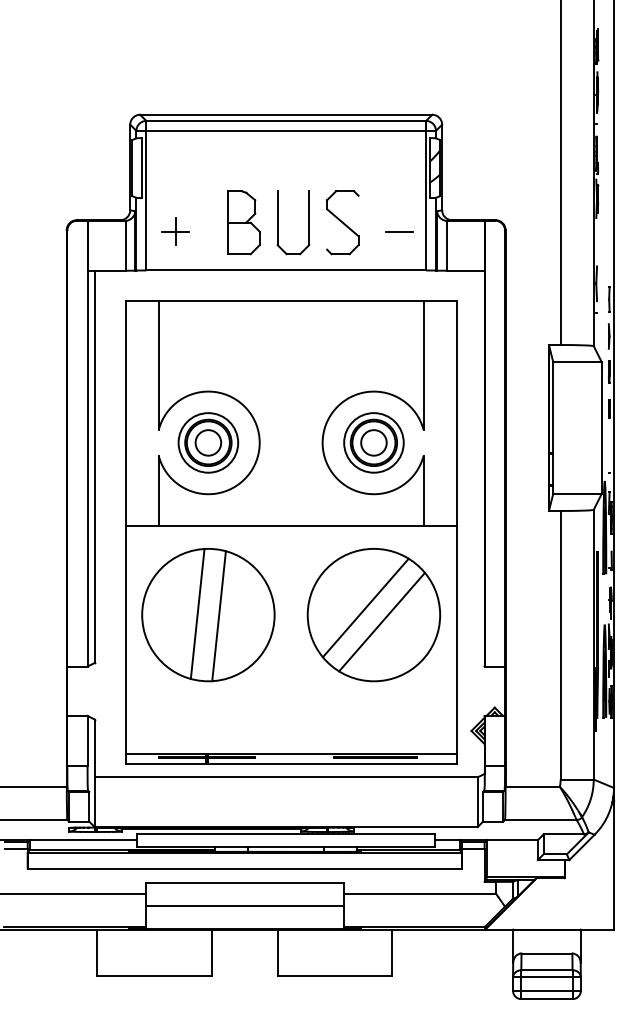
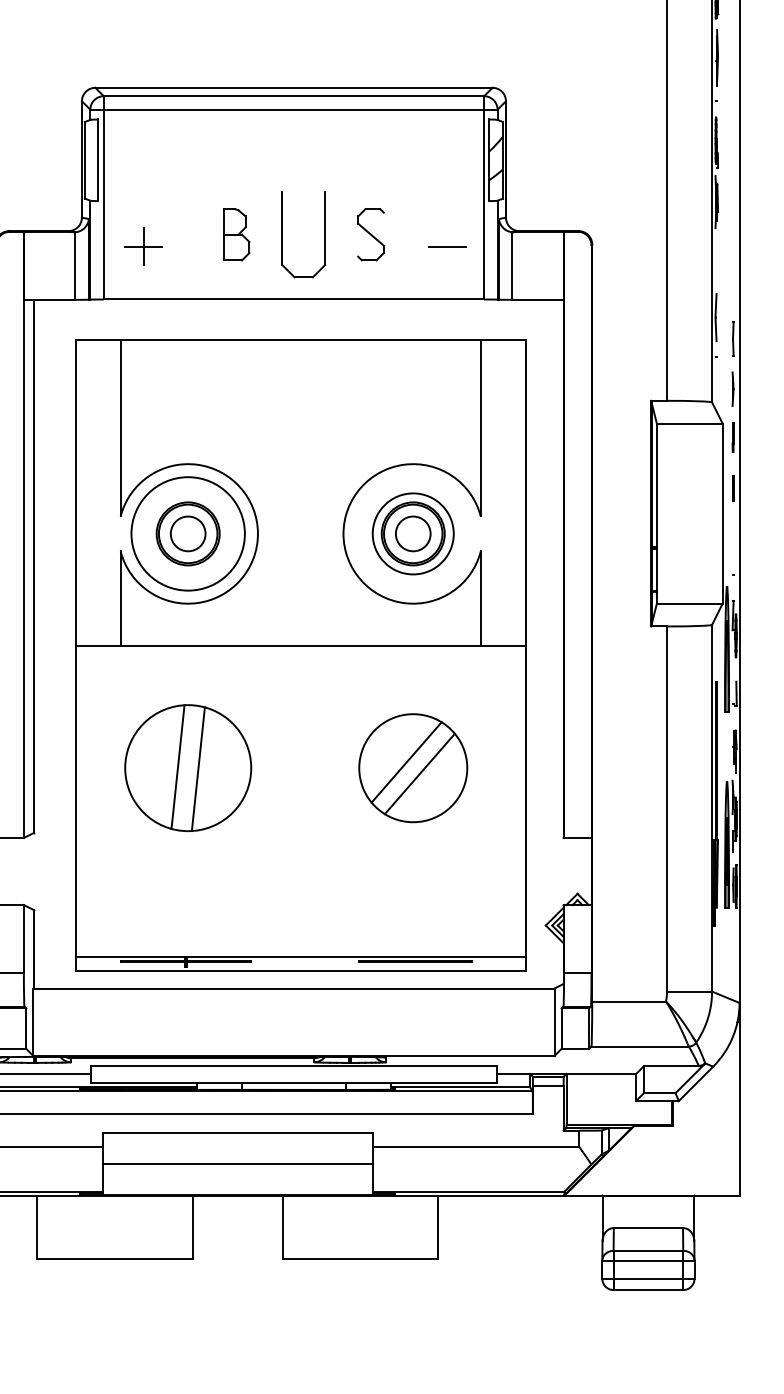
part: (243, 222) -> (235, 234), size x0.6
part: (342, 222) -> (370, 234), size x0.6
circle: (208, 442) -> (188, 533), size x1.4
part: (208, 615) -> (188, 768), size x0.7
part: (373, 615) -> (412, 768), size x0.6

